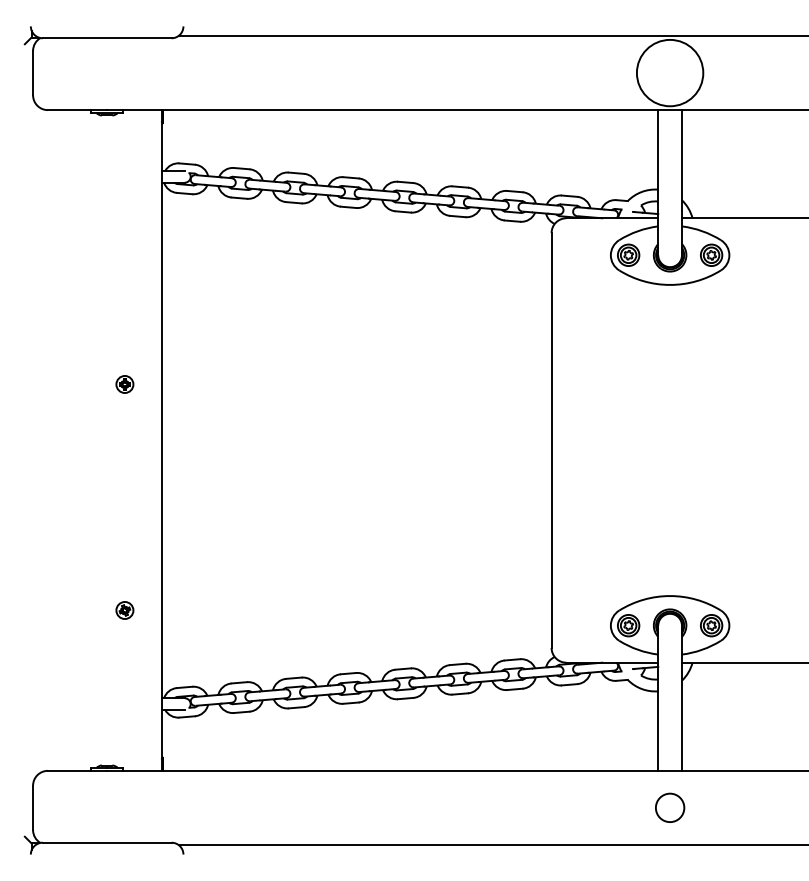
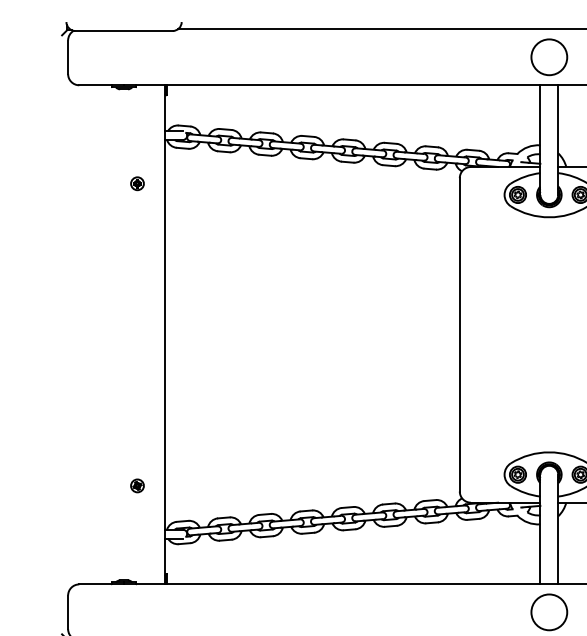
circle: (669, 72) -> (548, 56), size x0.71
part: (124, 384) -> (137, 183), moved
part: (124, 610) -> (137, 485), moved
circle: (669, 807) -> (548, 612), size x1.67

